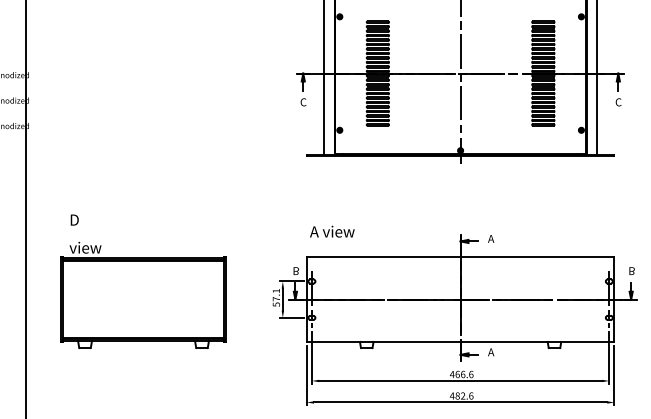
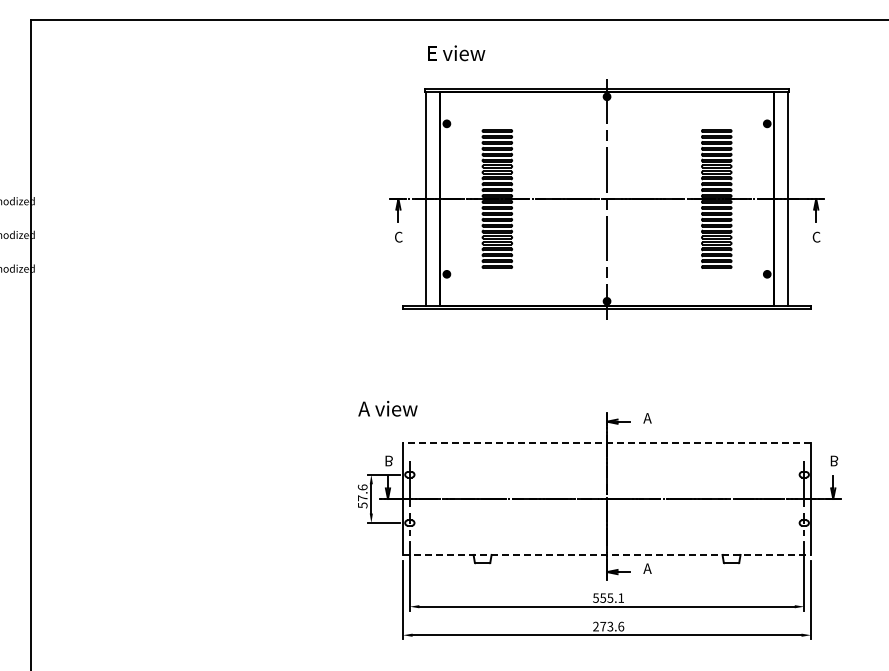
text: (331, 231) -> (387, 408), moved
line: (460, 257) -> (607, 442), solid -> dashed
part: (143, 282) -> (186, 475), removed
text: (276, 291) -> (362, 487), 57.1 -> 57.6
line: (460, 341) -> (607, 554), solid -> dashed
text: (461, 374) -> (608, 597), 466.6 -> 555.1
text: (457, 395) -> (602, 626), 482.6 -> 273.6

